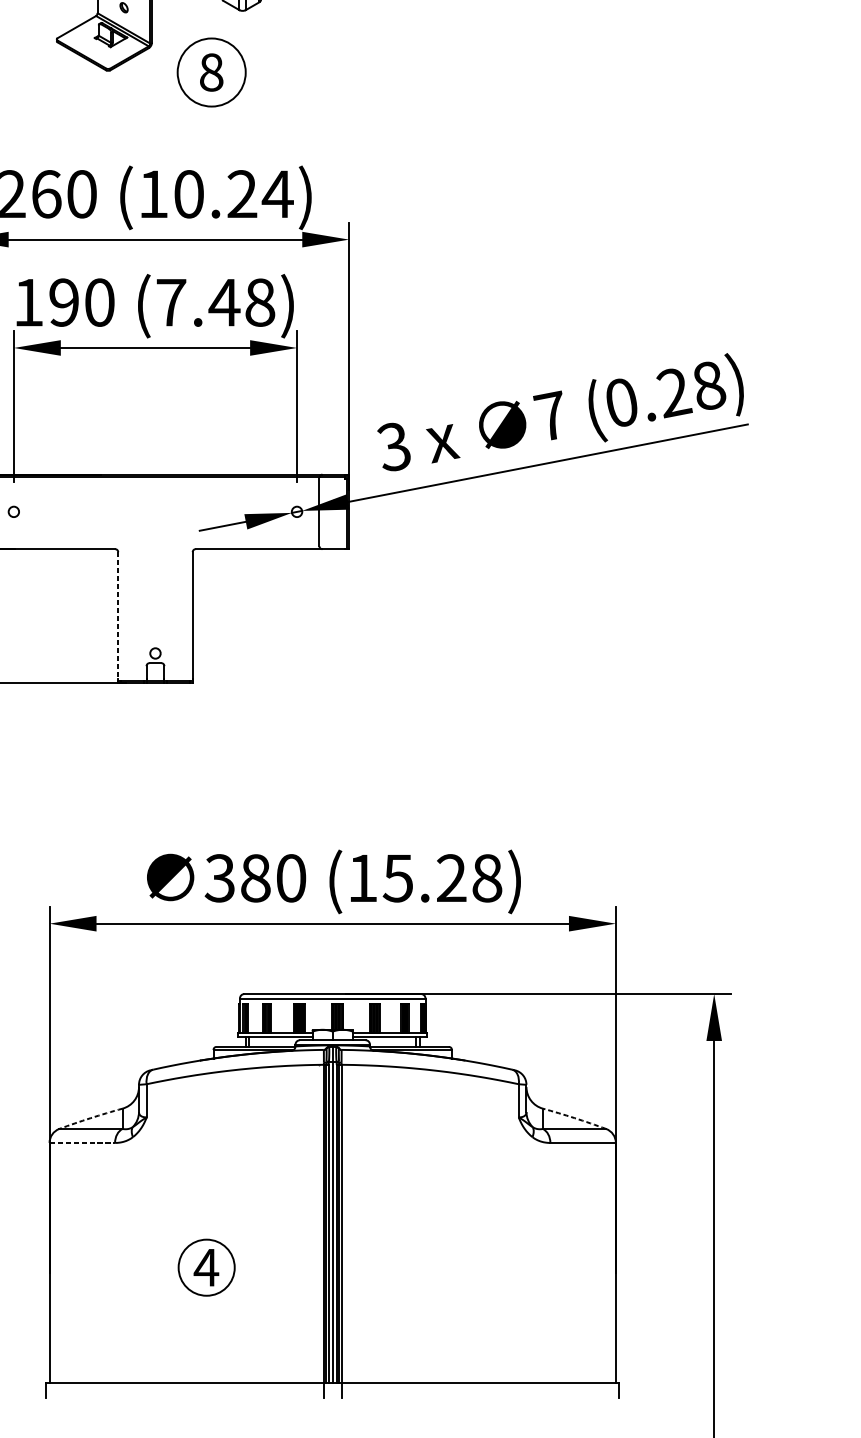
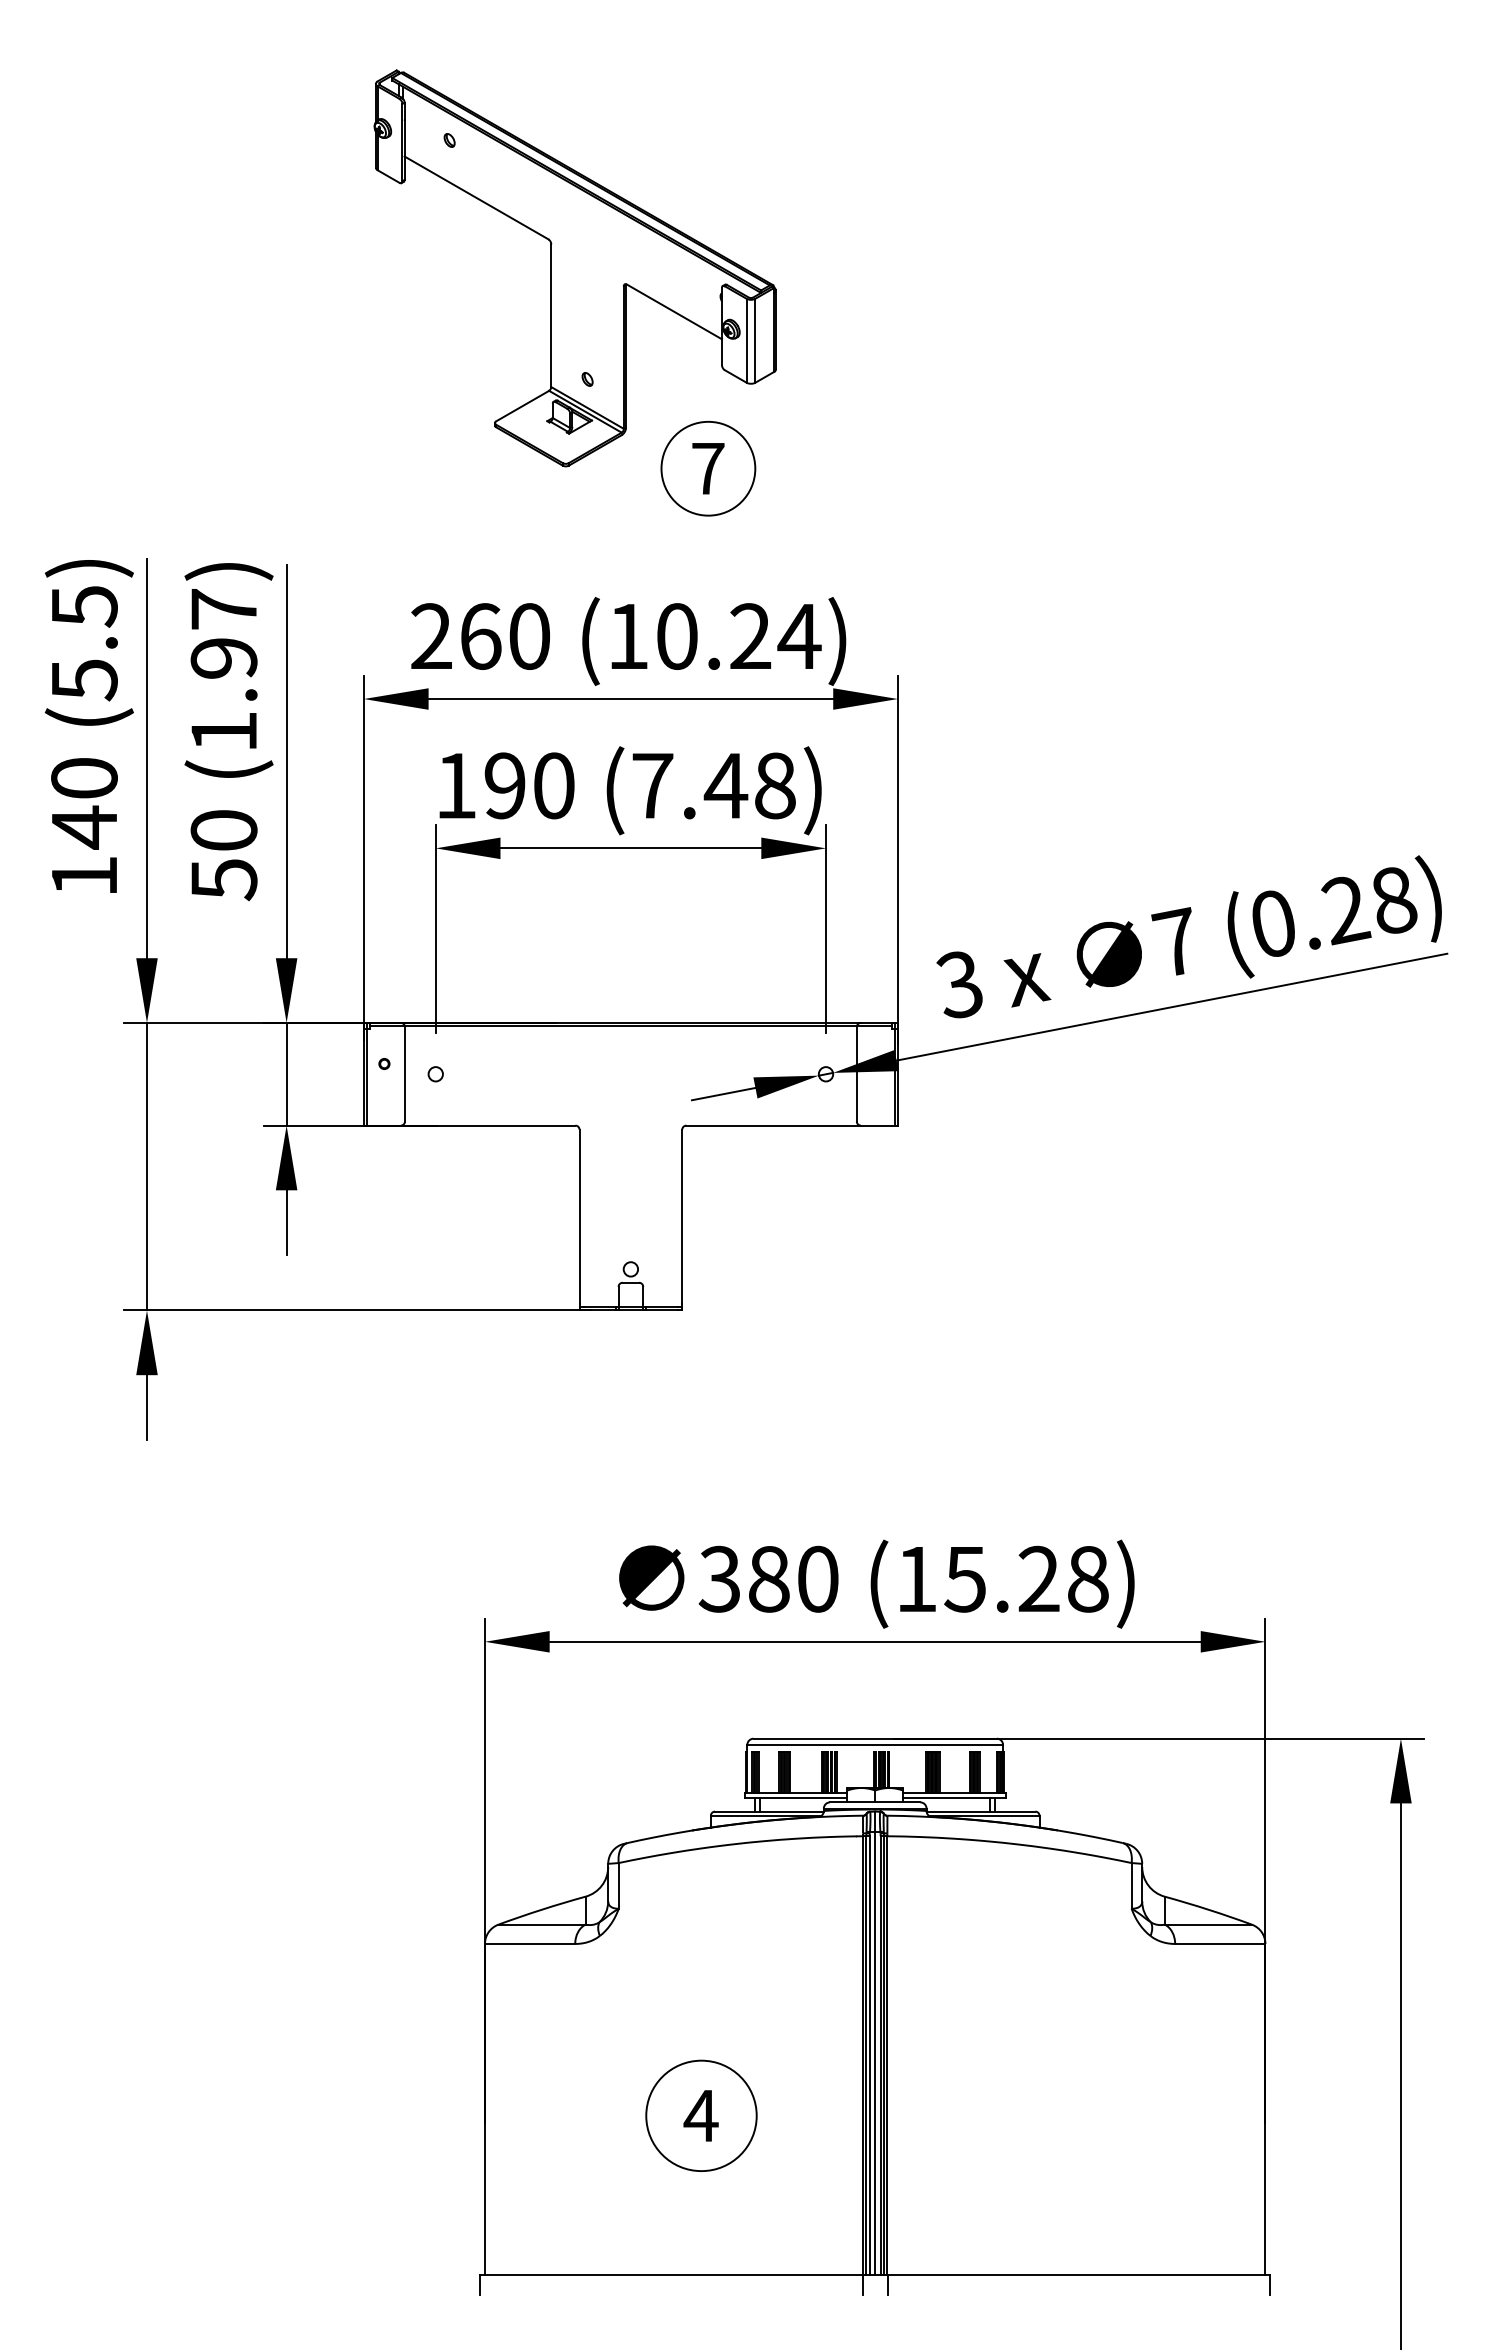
text: (211, 72) -> (708, 468), 8 -> 7
line: (118, 615) -> (579, 1217), dashed -> solid
arc: (90, 1117) -> (541, 1909), dashed -> solid
arc: (574, 1117) -> (1208, 1909), dashed -> solid
line: (82, 1142) -> (530, 1943), dashed -> solid
circle: (206, 1267) -> (701, 2115), size x1.43

